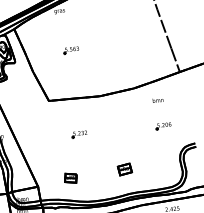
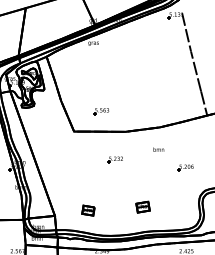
part: (71, 50) -> (101, 111), moved
text: (157, 100) -> (158, 149), moved
part: (78, 134) -> (114, 159), moved

